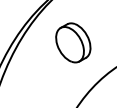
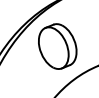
part: (72, 42) -> (57, 46), size x1.43

